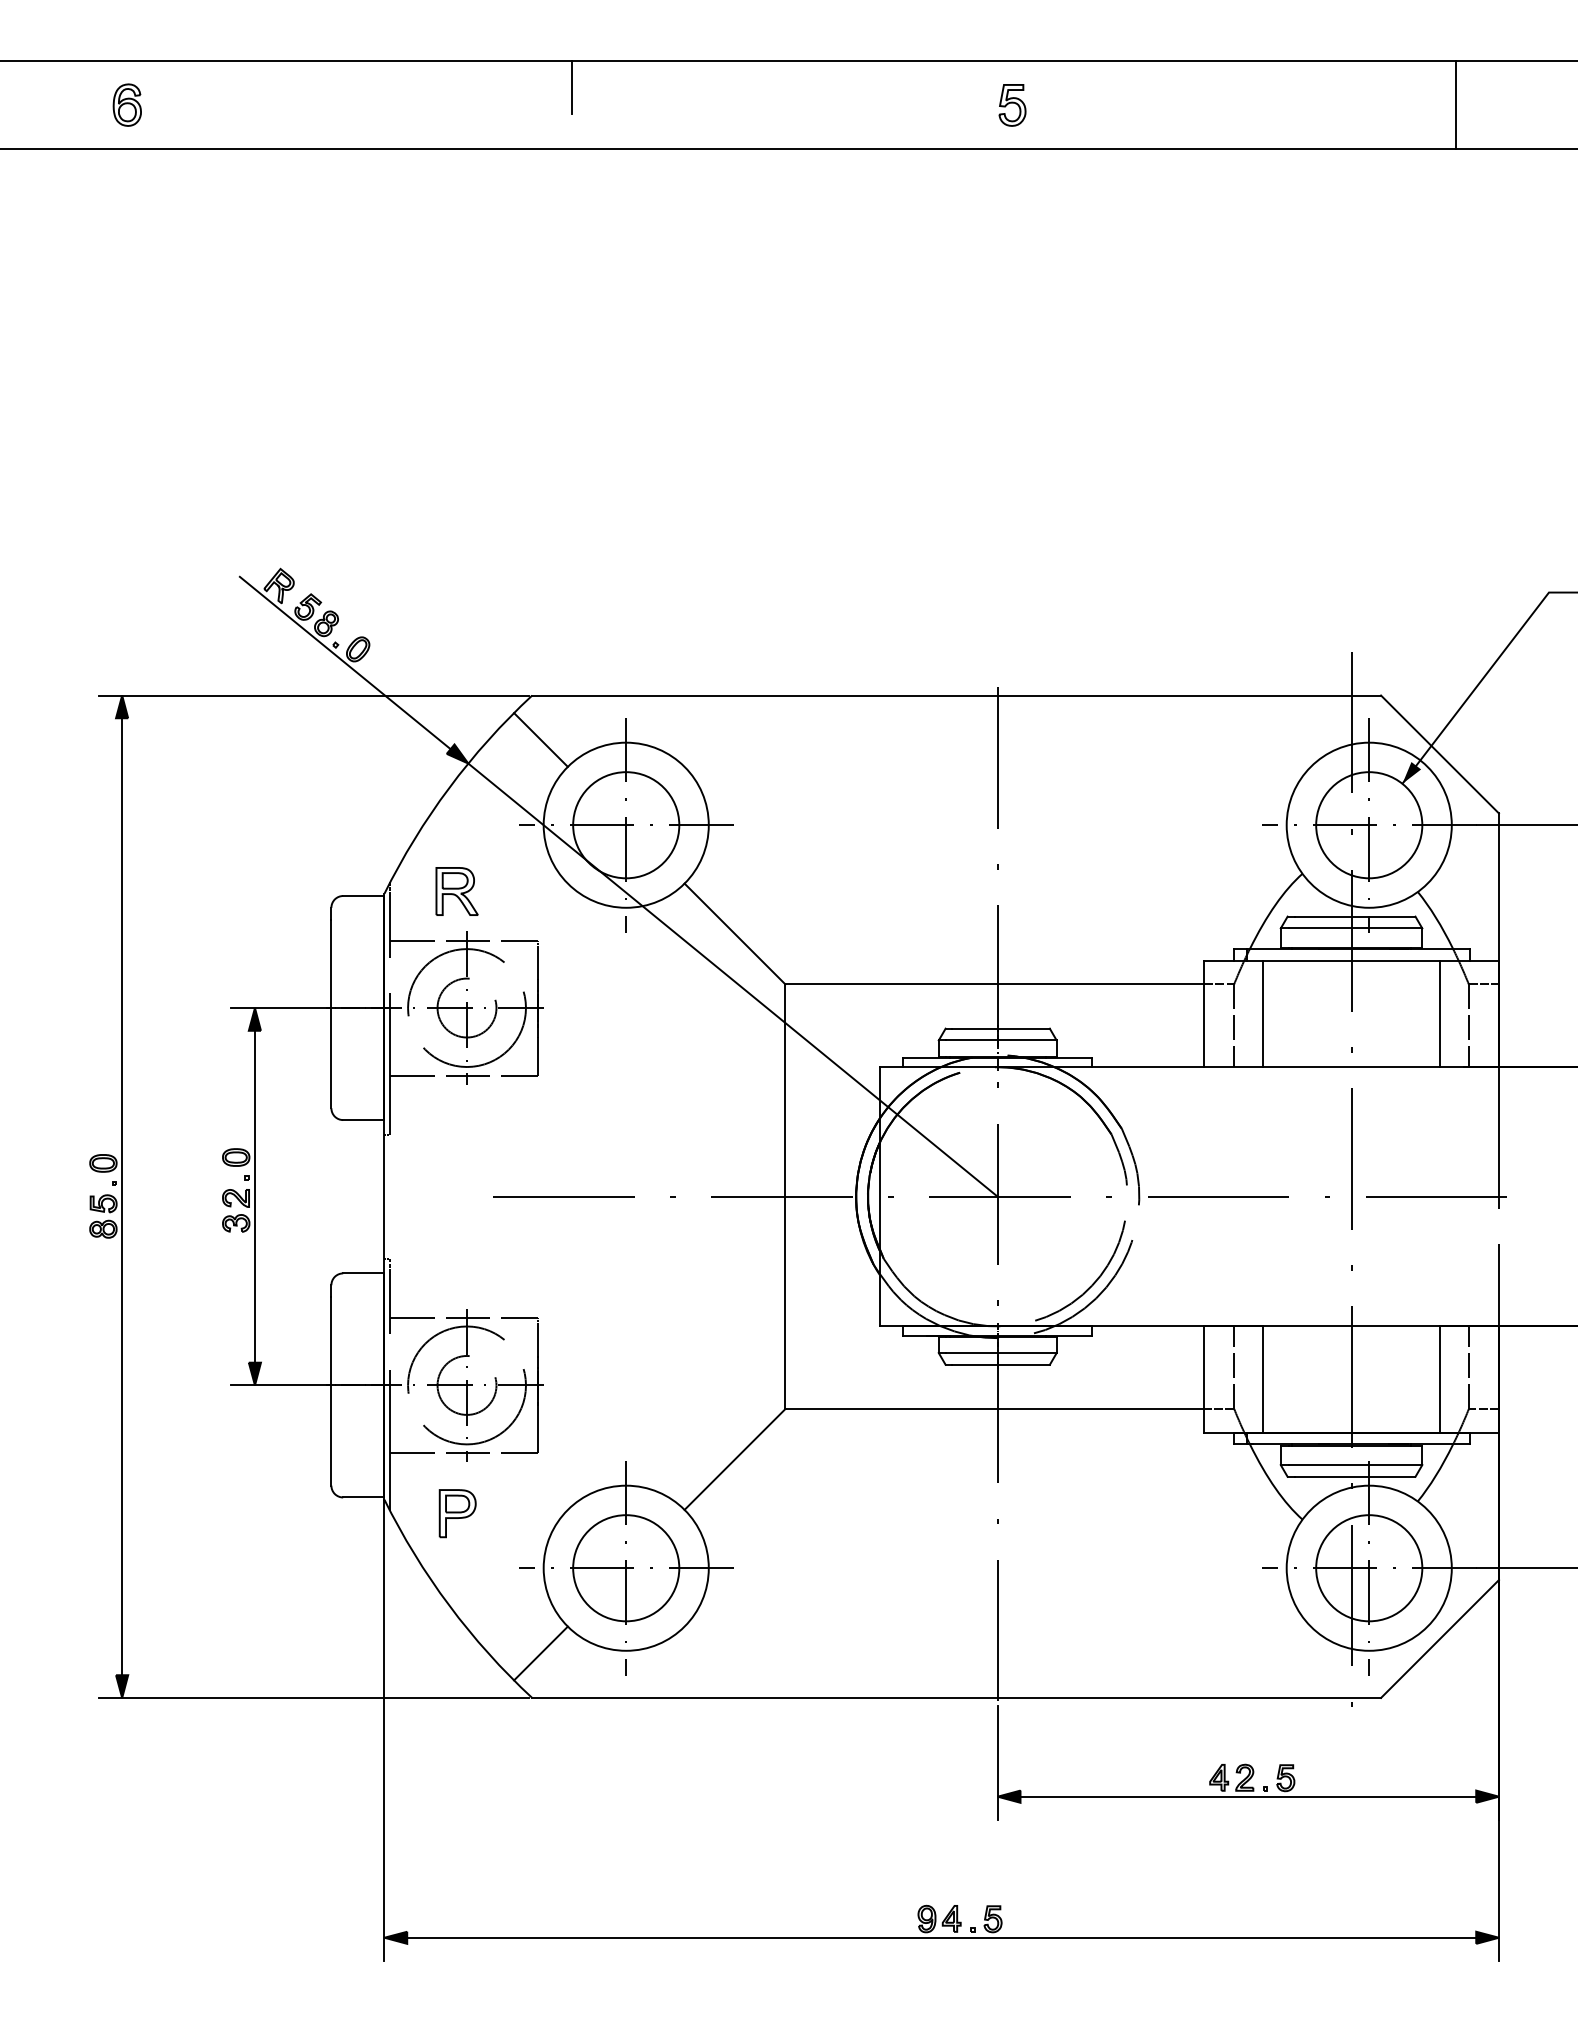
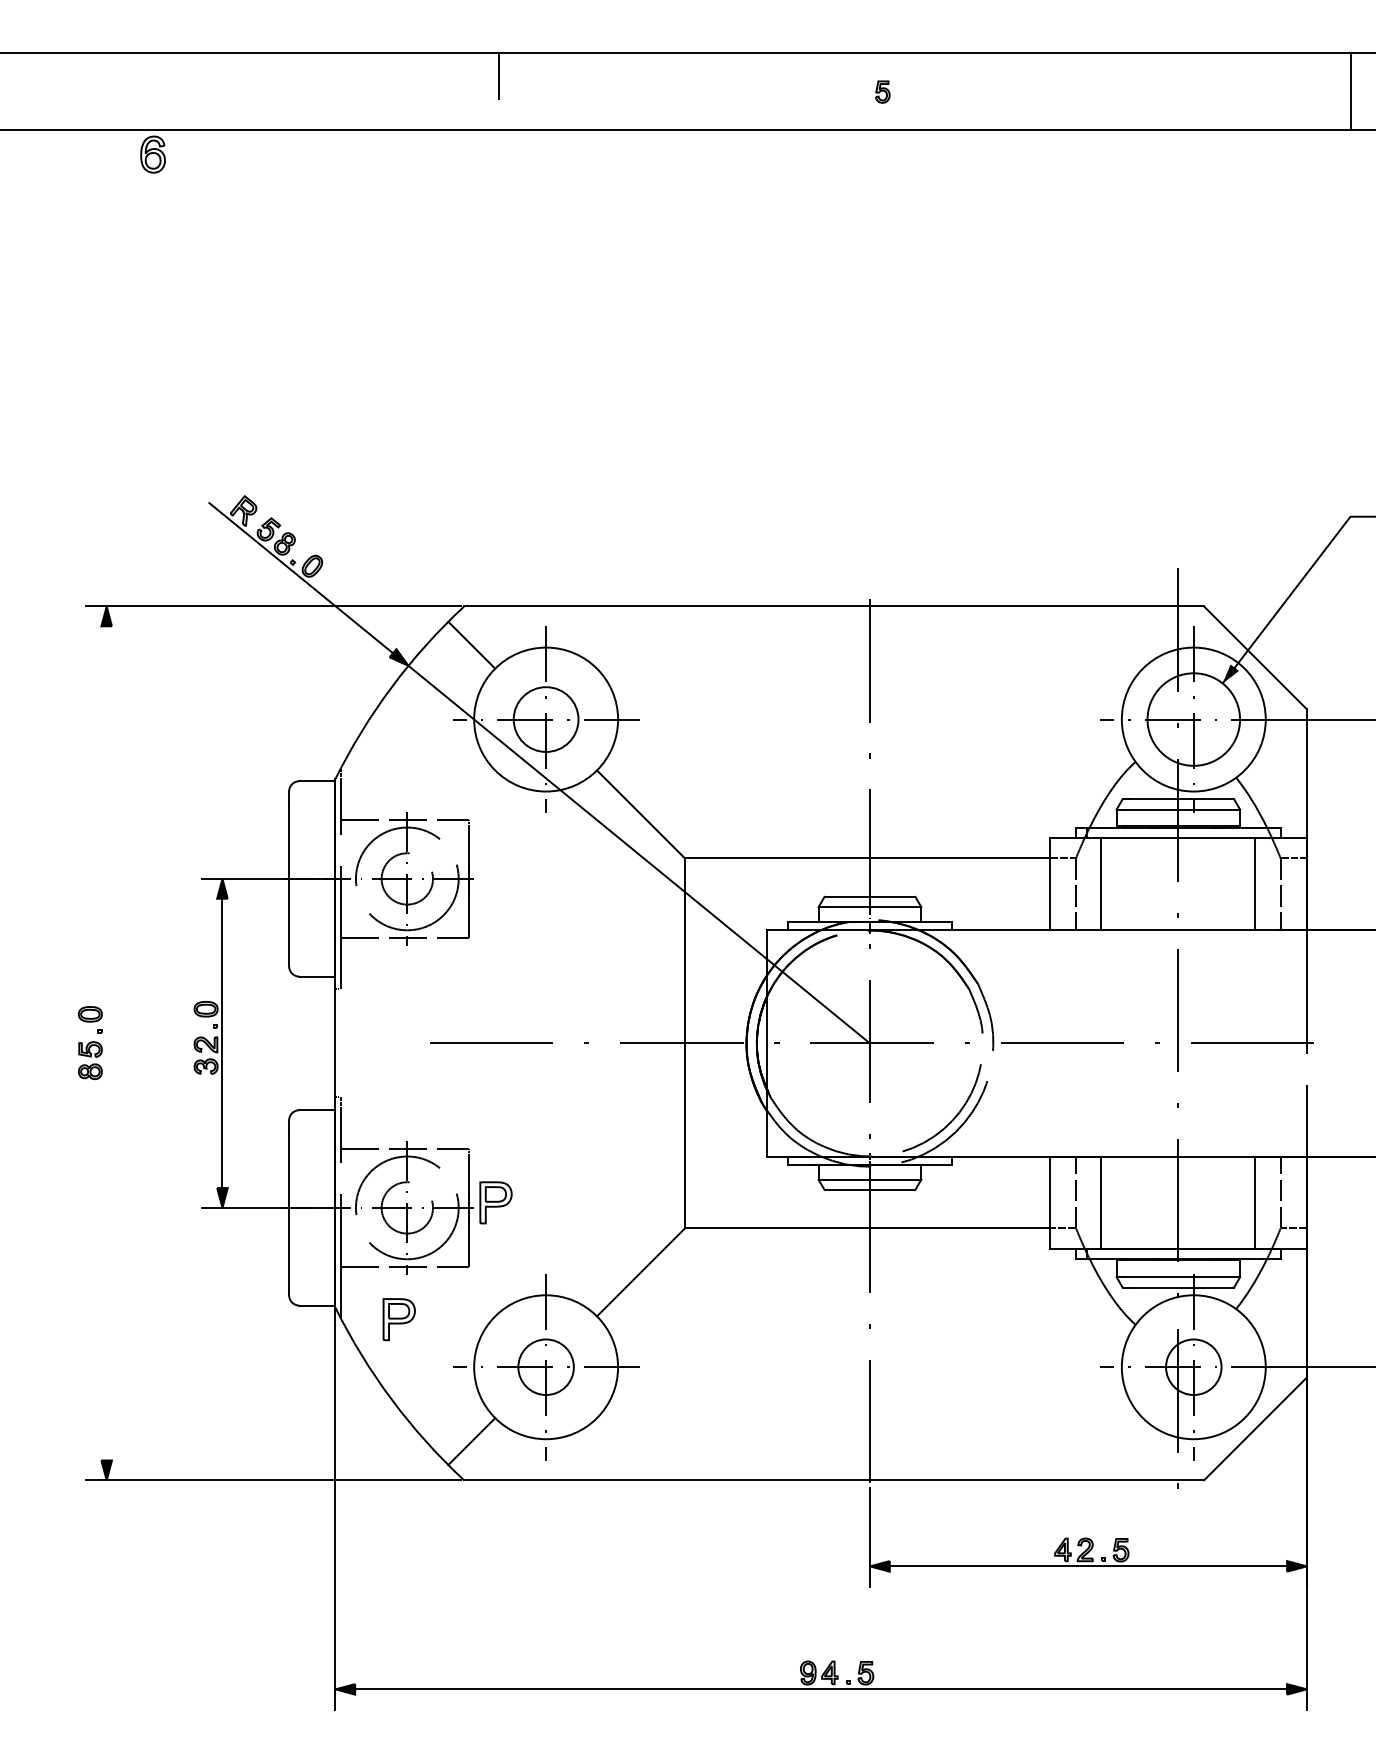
part: (126, 104) -> (152, 154), moved
line: (1456, 104) -> (1350, 91), moved
part: (1012, 105) -> (882, 92), size x0.6
circle: (626, 825) -> (546, 719), size x0.7
part: (456, 891) -> (398, 777), removed
line: (122, 1196) -> (107, 1043), removed
part: (568, 1379) -> (495, 1202), added
circle: (626, 1568) -> (546, 1367), size x0.6
circle: (1369, 1568) -> (1194, 1367), size x0.6

